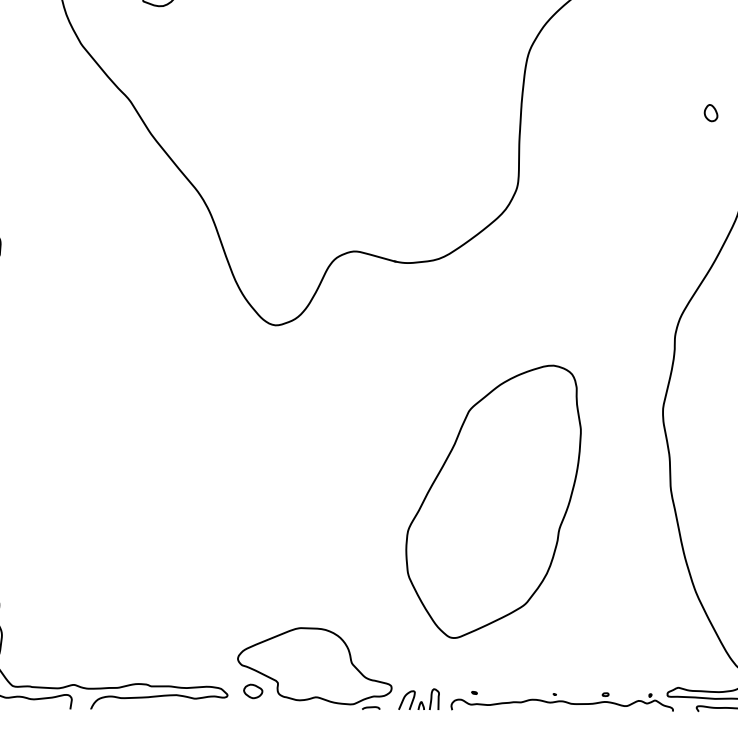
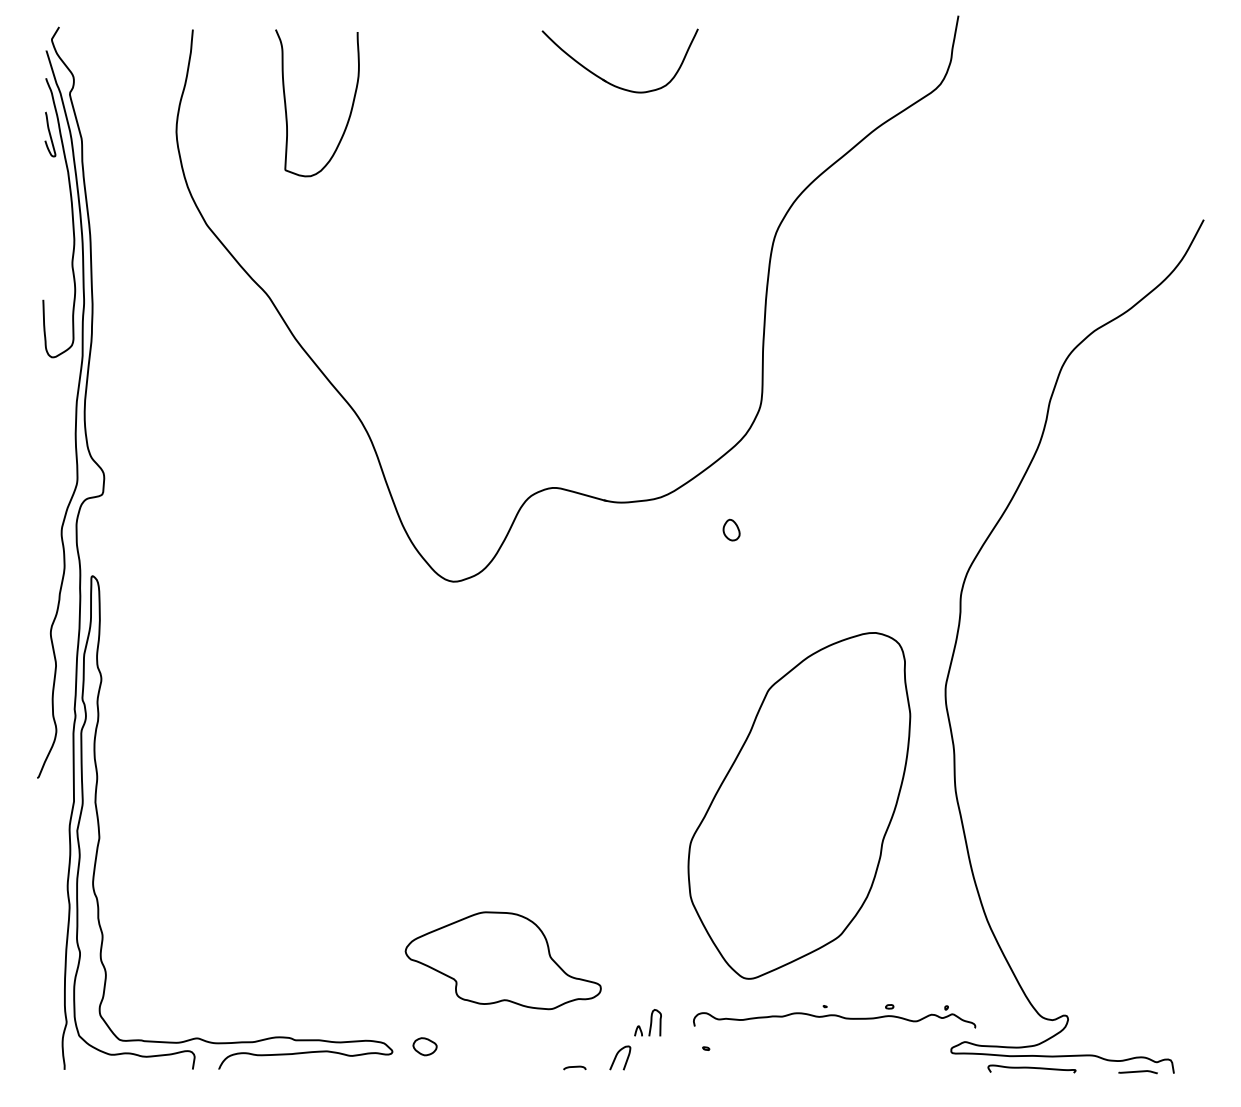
part: (710, 112) -> (731, 529), moved
part: (493, 501) -> (799, 805), moved
part: (314, 666) -> (502, 960), moved
part: (428, 699) -> (647, 1022), moved
part: (562, 702) -> (834, 1016), moved

